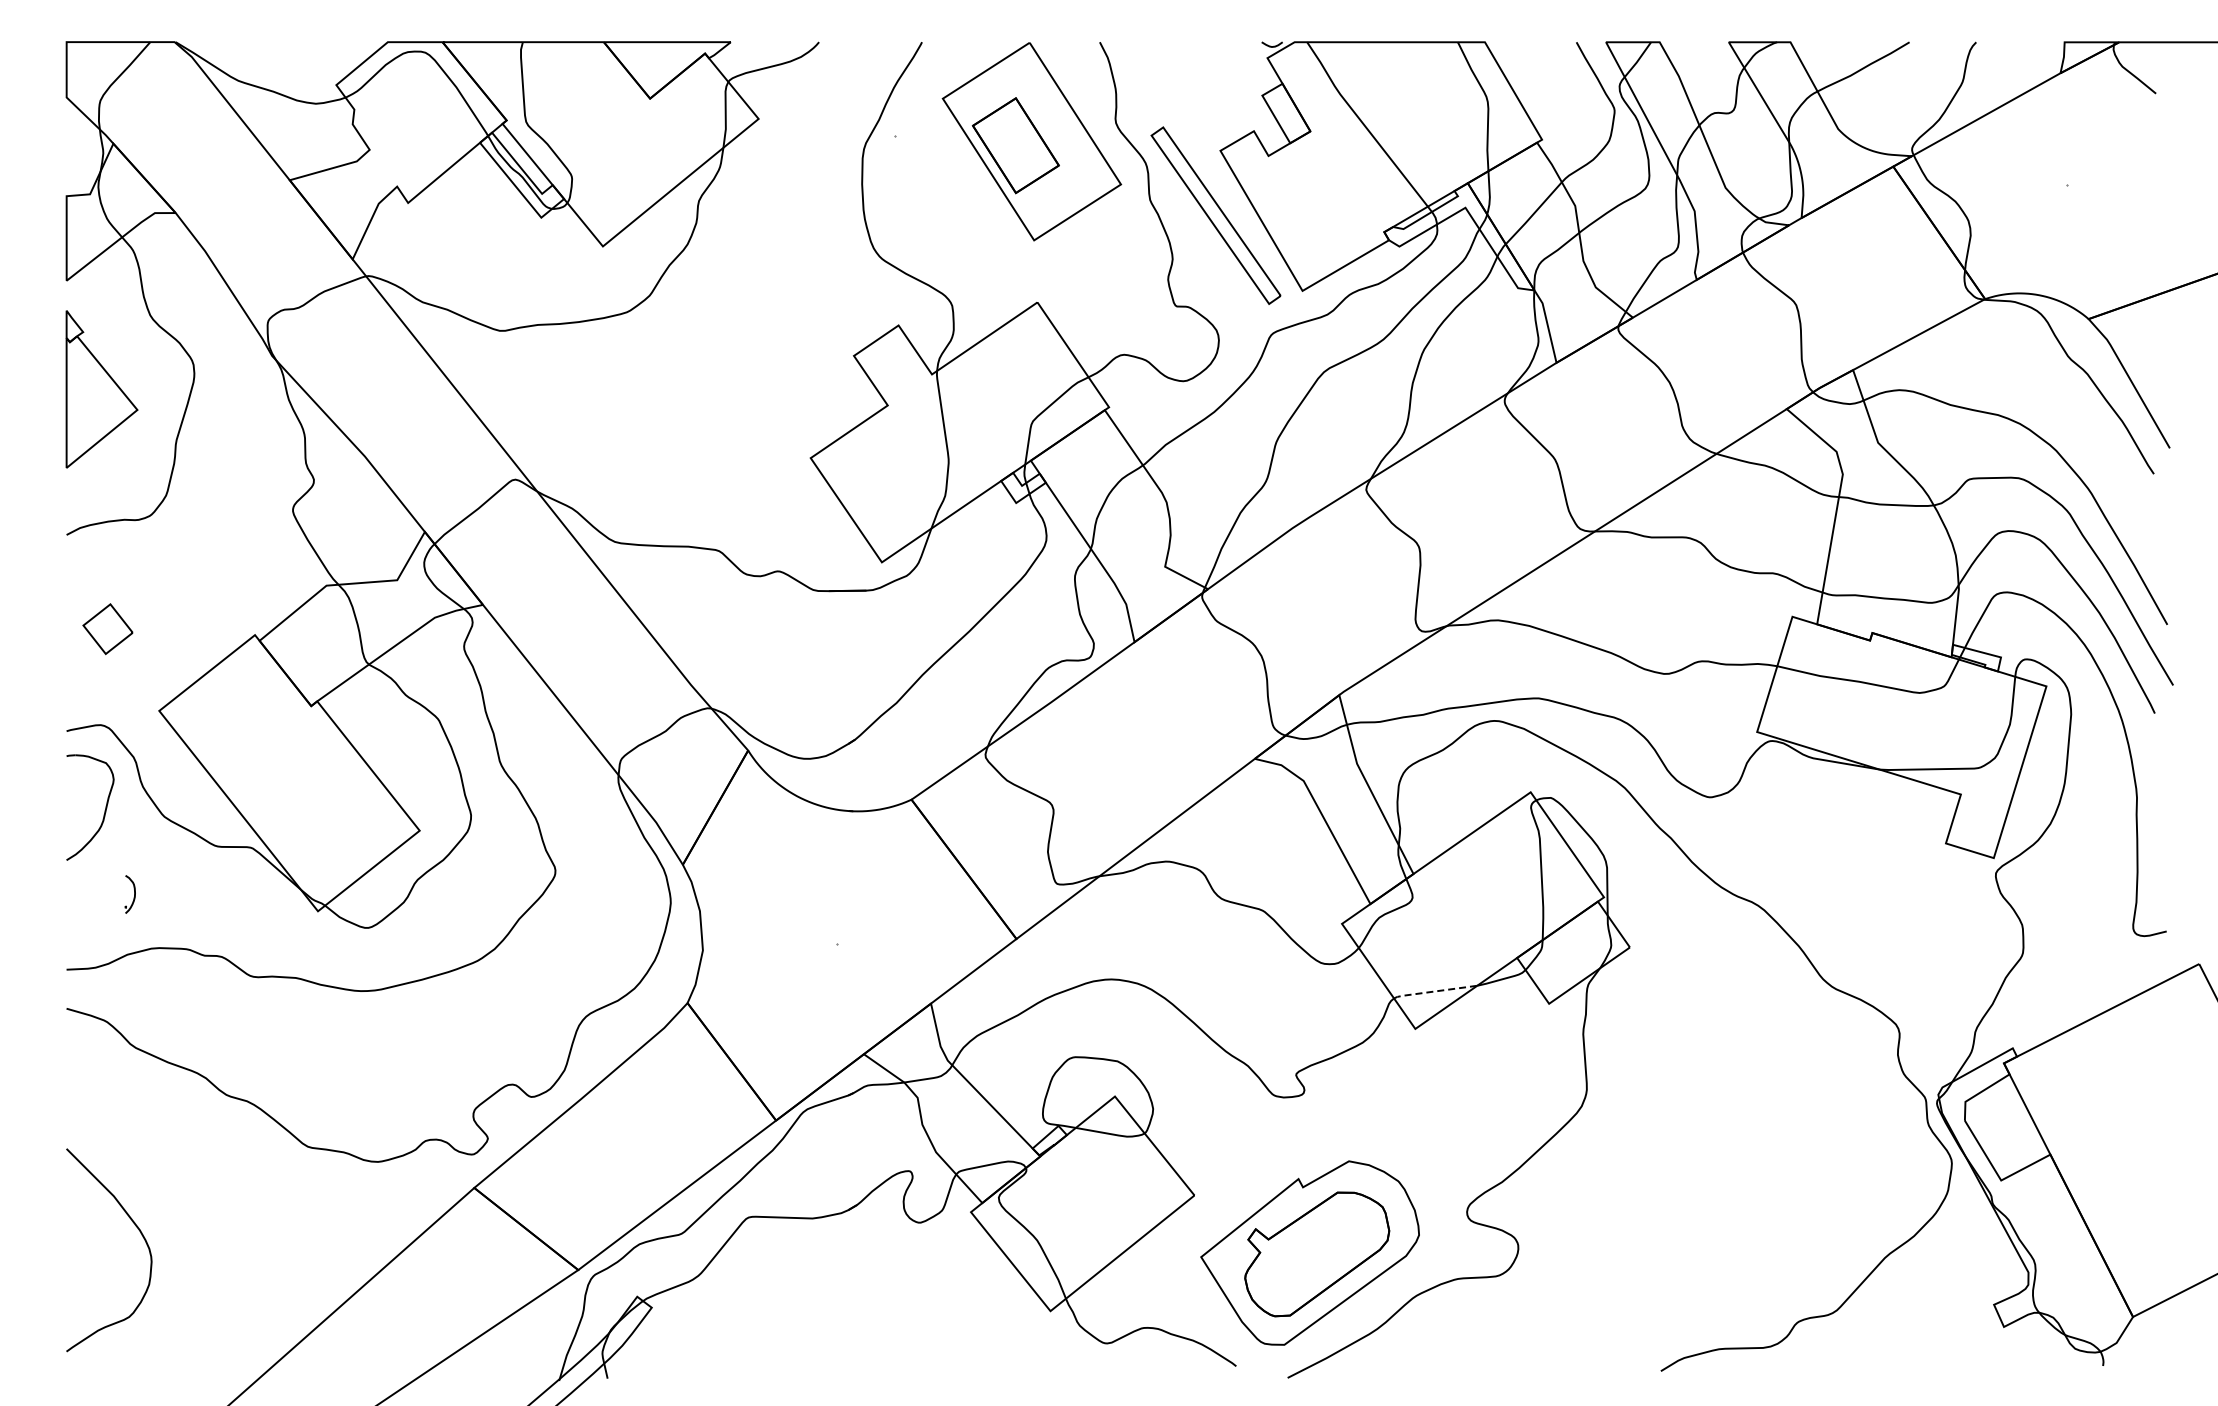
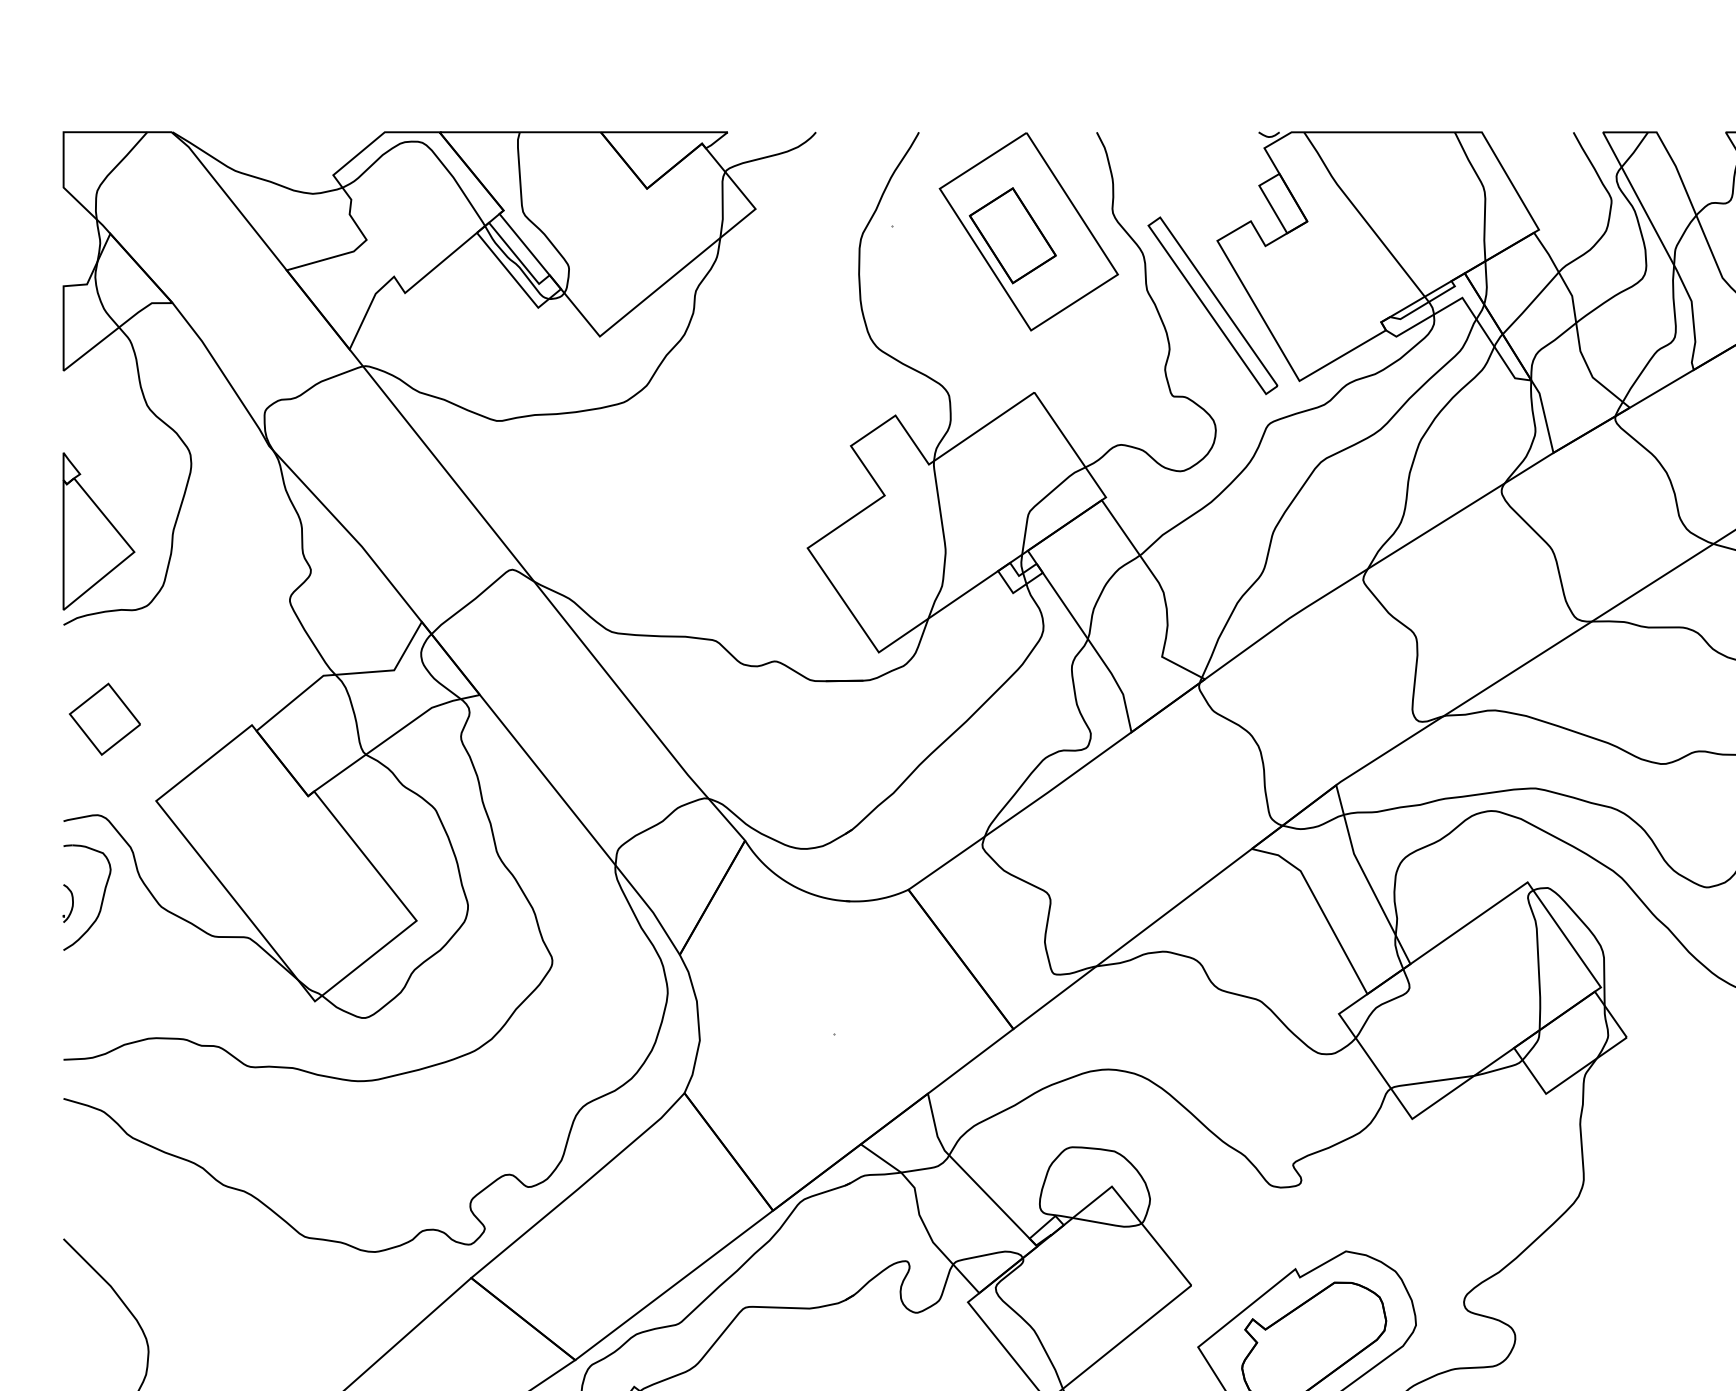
part: (101, 389) -> (98, 531), moved
part: (107, 628) -> (104, 718), size x1.43
part: (129, 894) -> (67, 903), moved
line: (1434, 991) -> (1431, 1081), dashed -> solid

